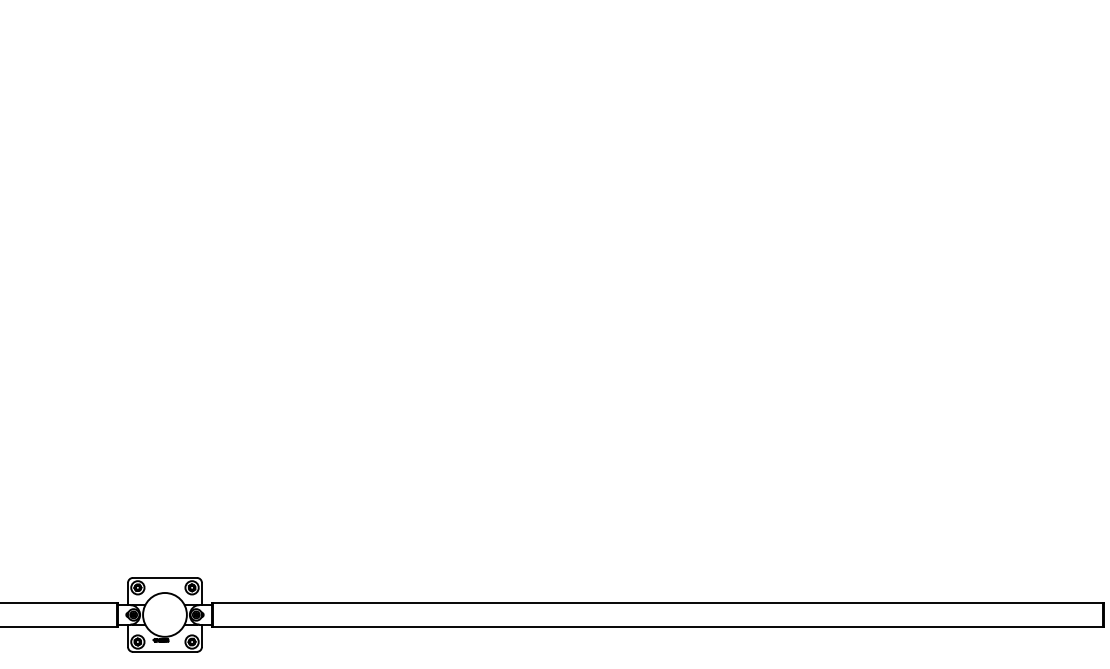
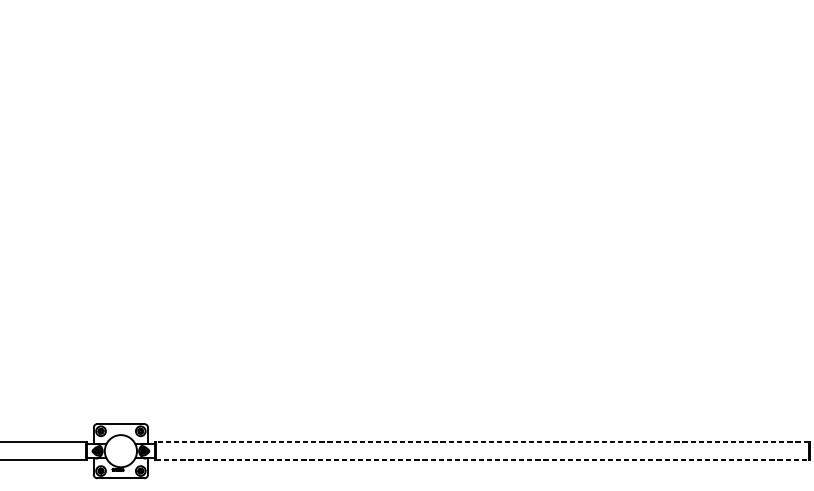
line: (657, 603) -> (482, 442), solid -> dashed
line: (657, 626) -> (482, 459), solid -> dashed

